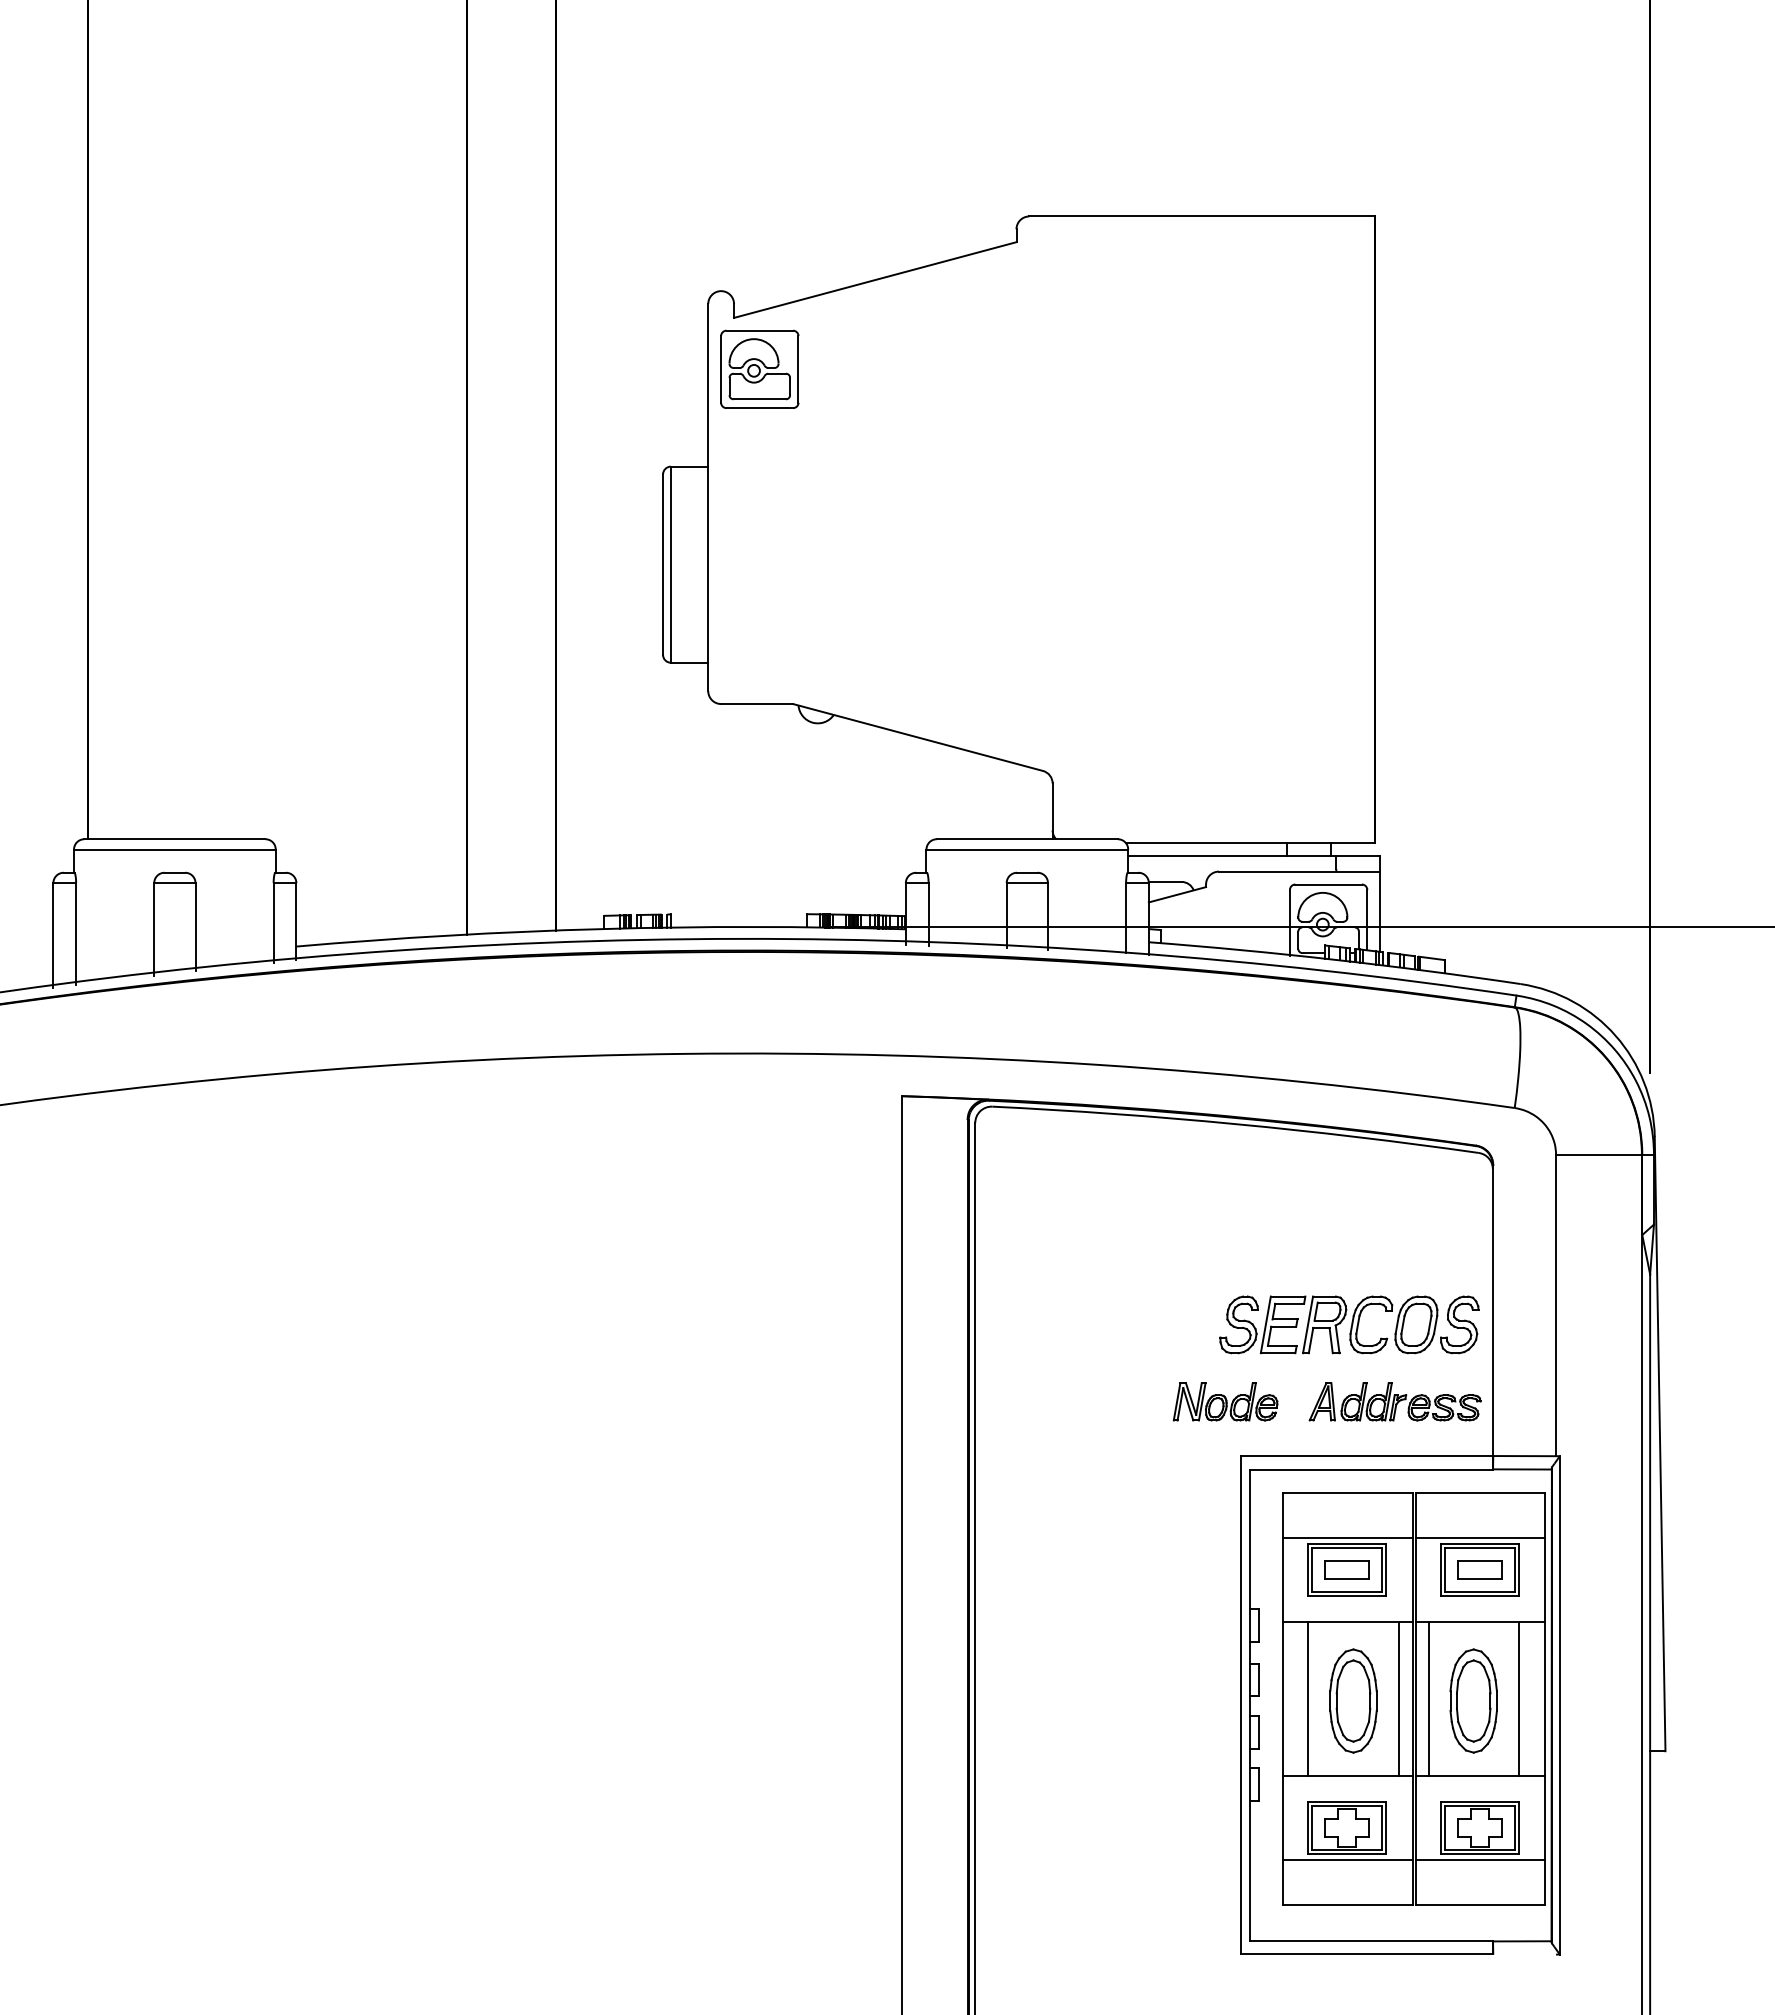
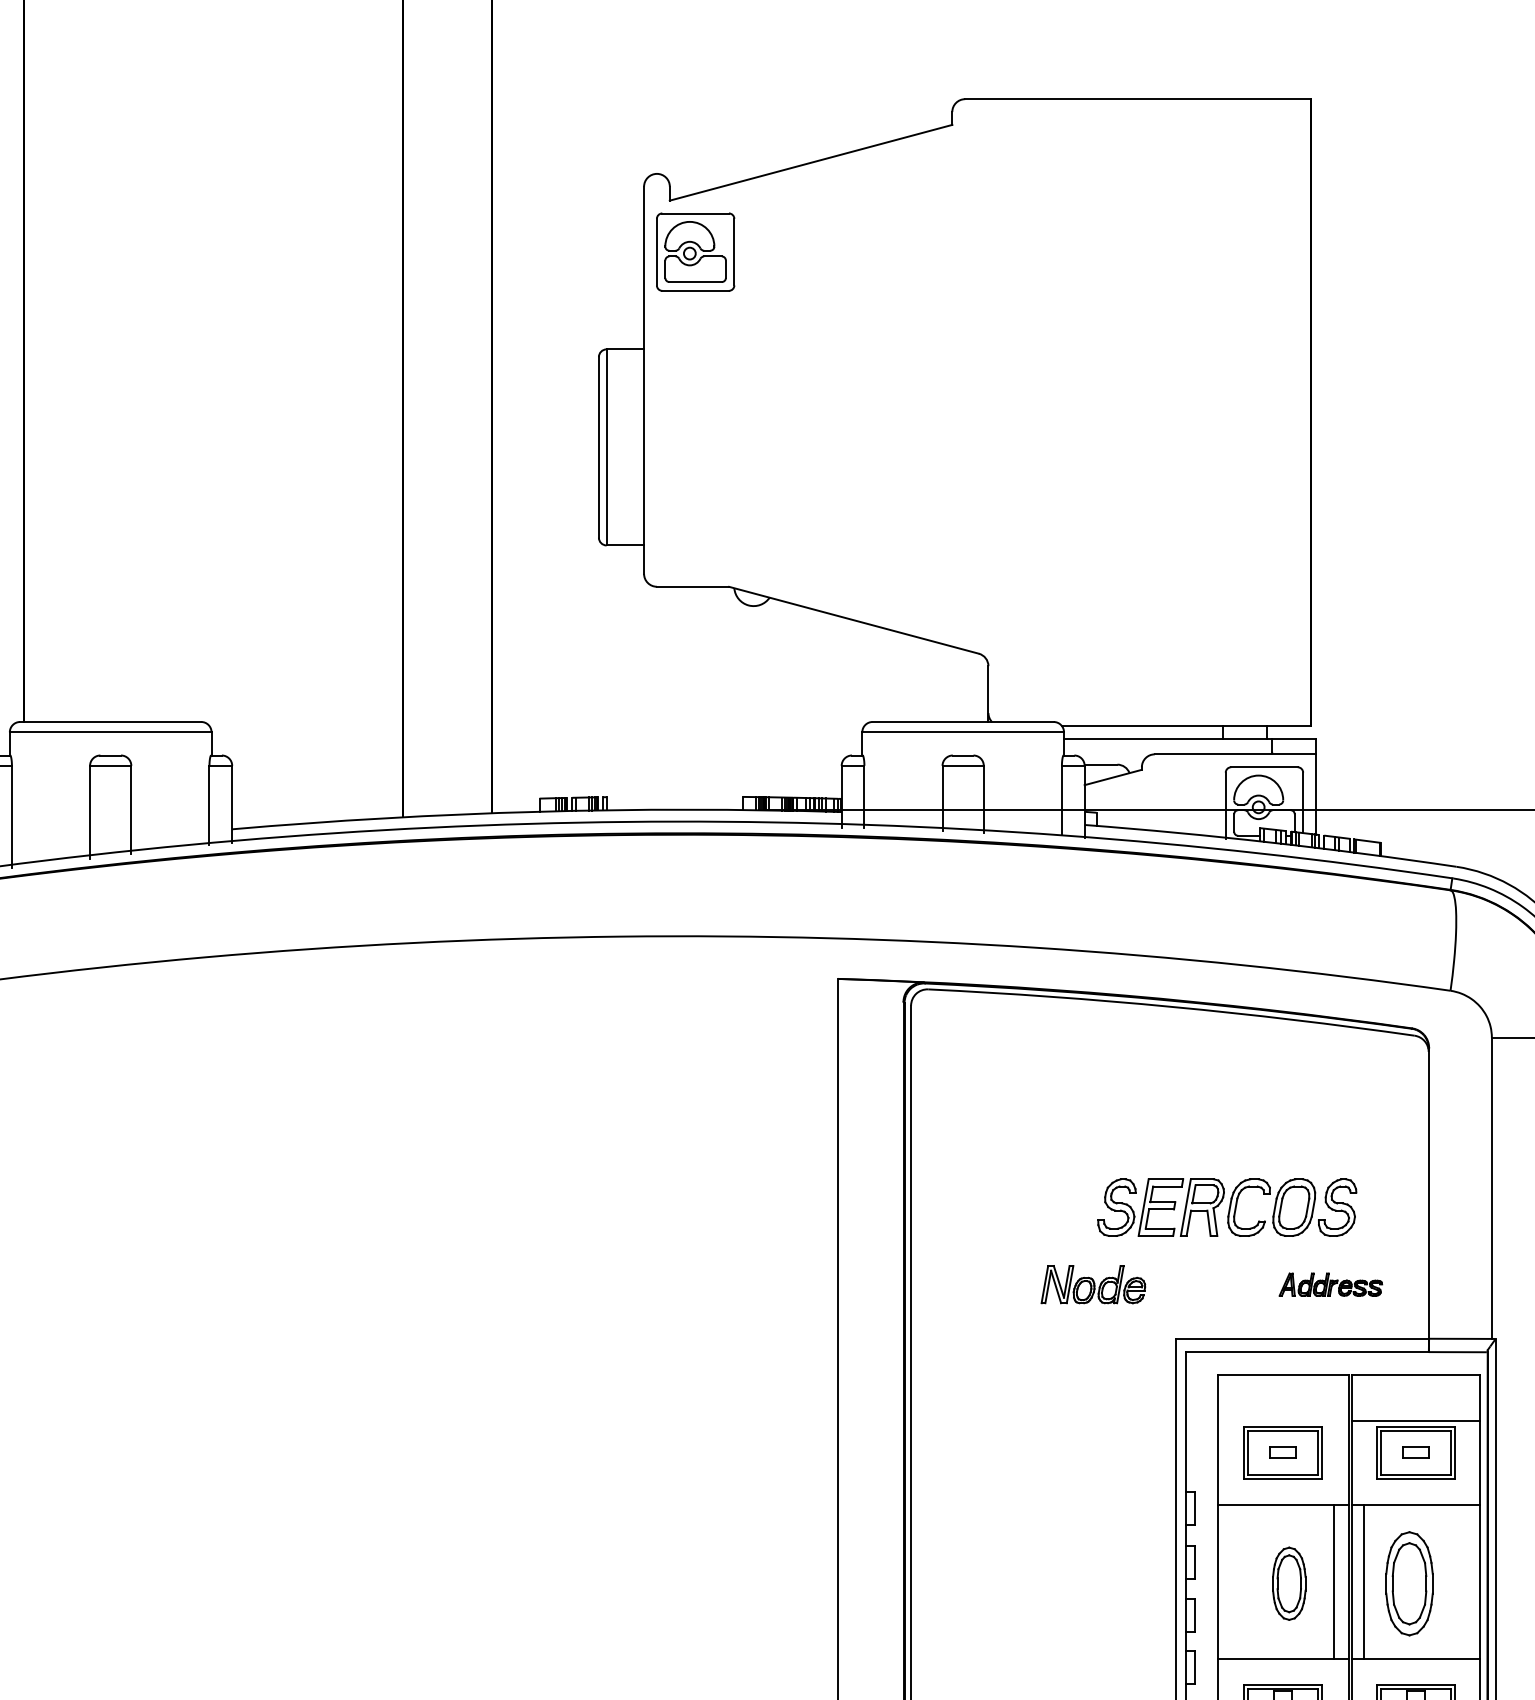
part: (1349, 1324) -> (1227, 1207), moved
part: (1225, 1401) -> (1093, 1284), moved
part: (1394, 1401) -> (1330, 1284), size x0.6
line: (1347, 1537) -> (1283, 1420), removed
part: (1346, 1569) -> (1282, 1452), size x0.6
part: (1479, 1569) -> (1415, 1452), size x0.6
line: (1308, 1698) -> (1244, 1581), removed
line: (1518, 1698) -> (1454, 1581), removed
part: (1353, 1700) -> (1289, 1583), size x0.7

